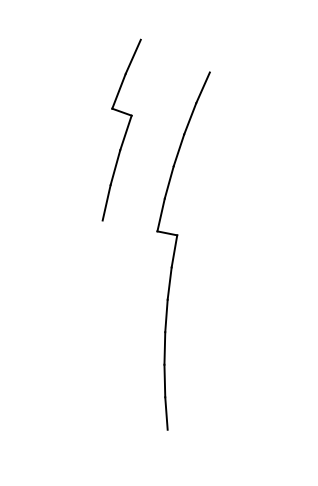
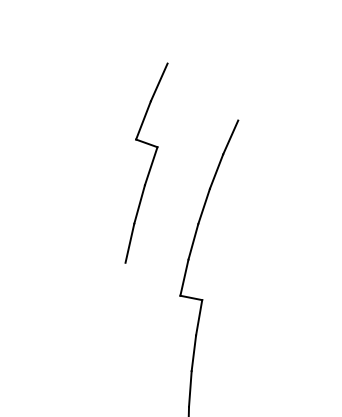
part: (121, 129) -> (146, 162), moved

